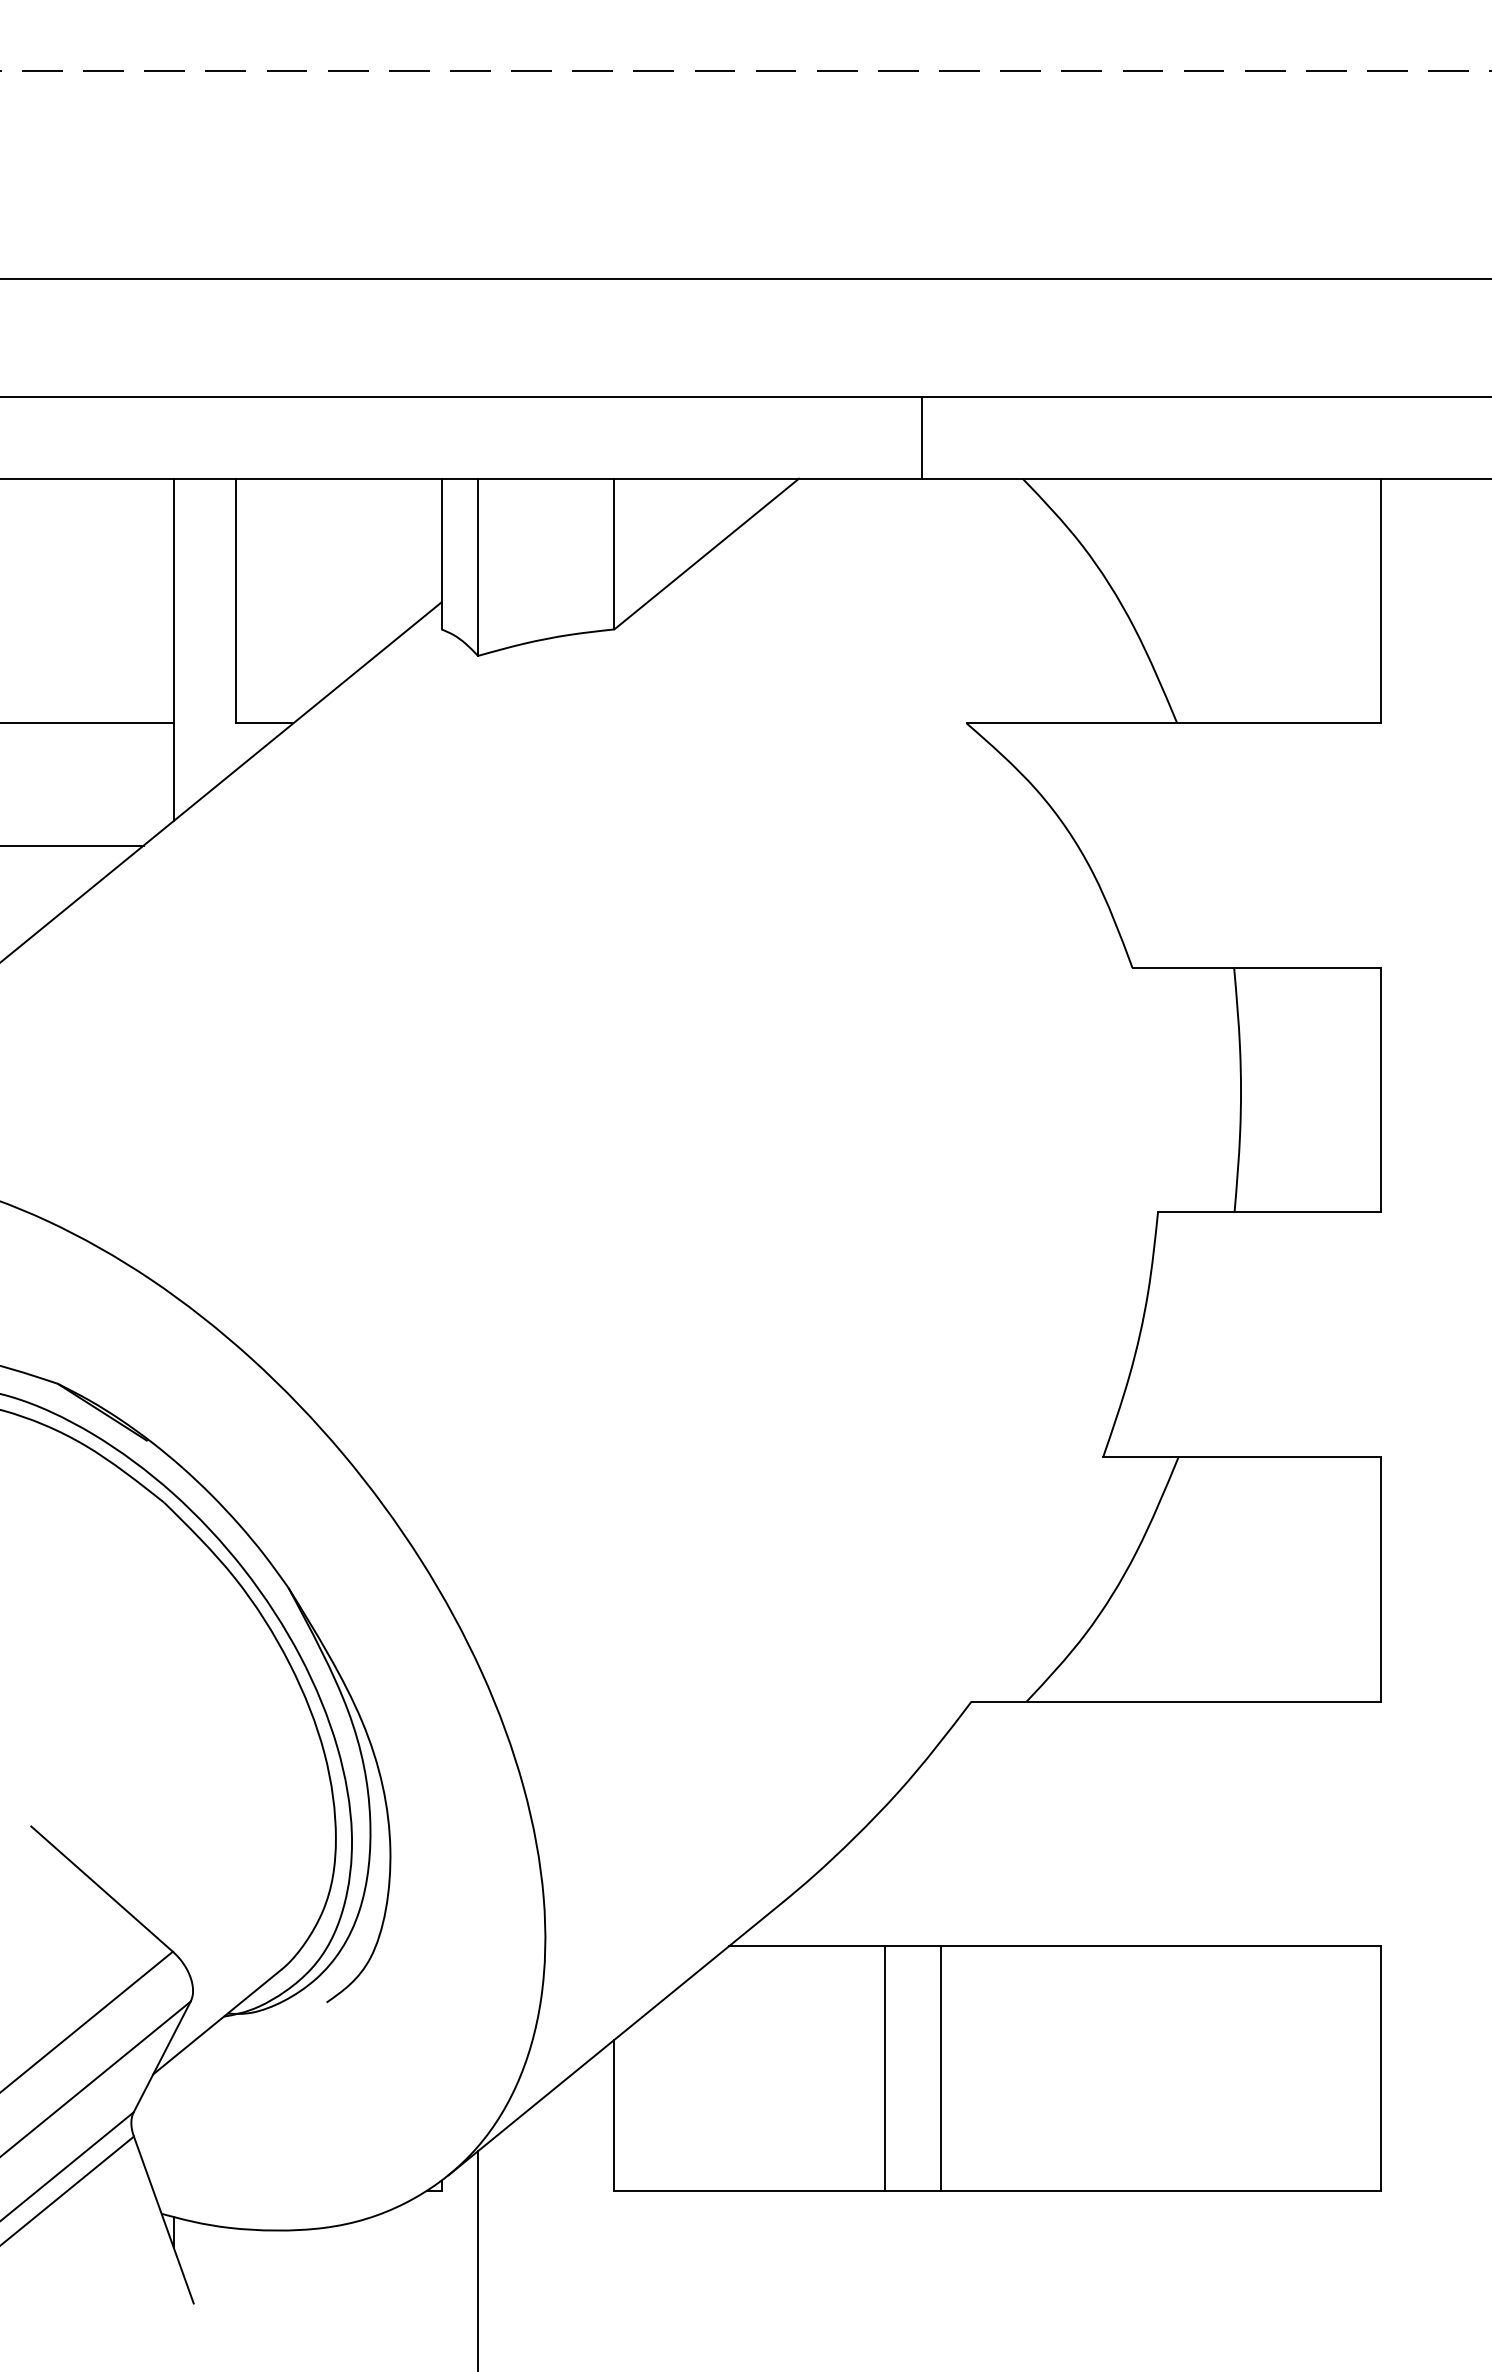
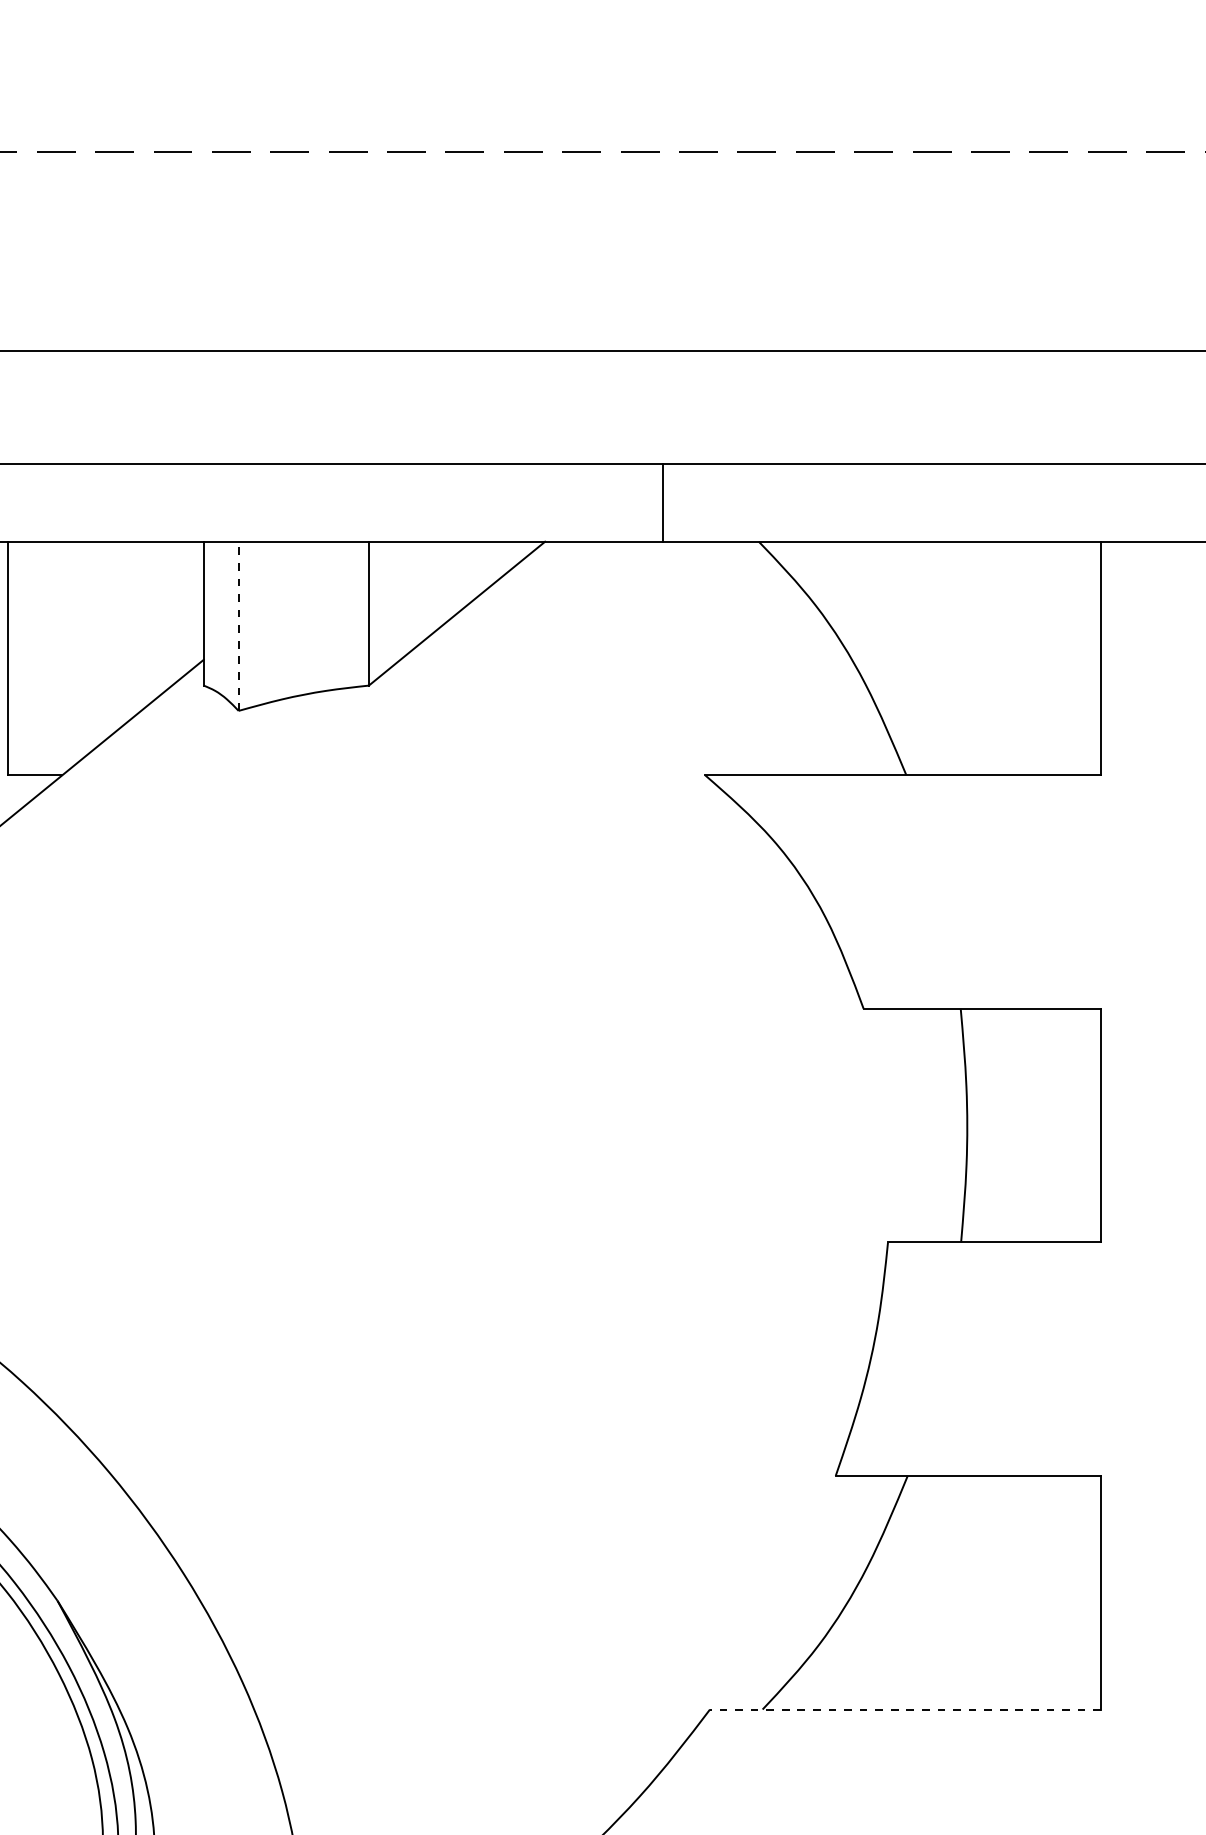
line: (478, 567) -> (239, 626), solid -> dashed
line: (1176, 1701) -> (905, 1709), solid -> dashed

